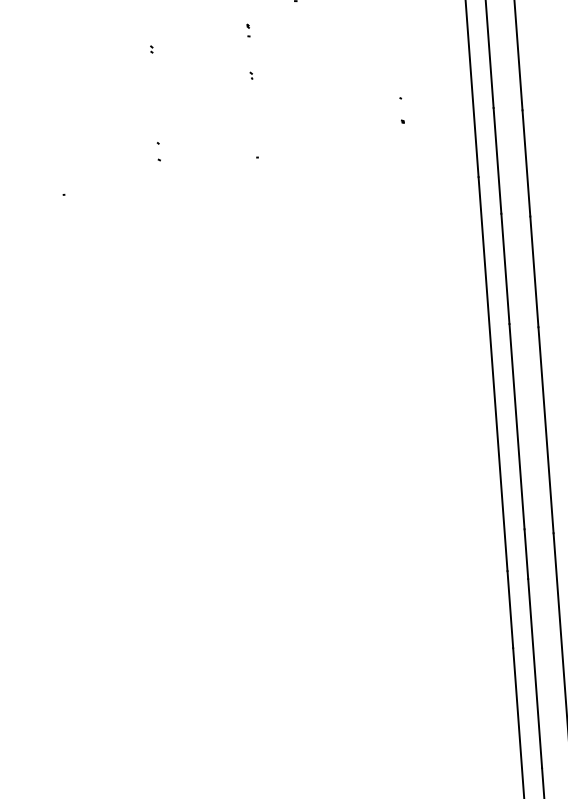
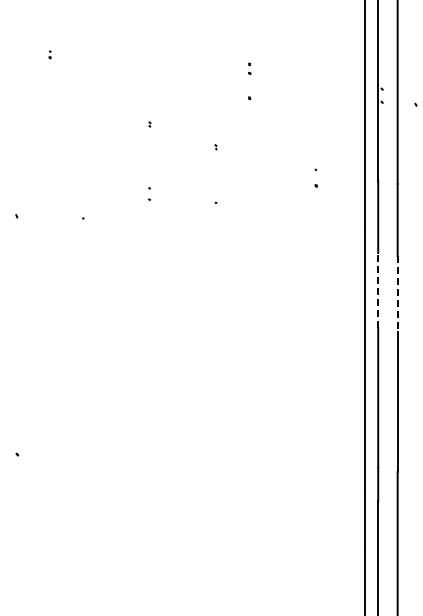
part: (247, 30) -> (215, 116), removed
line: (505, 268) -> (378, 290), solid -> dashed
line: (534, 271) -> (397, 293), solid -> dashed

